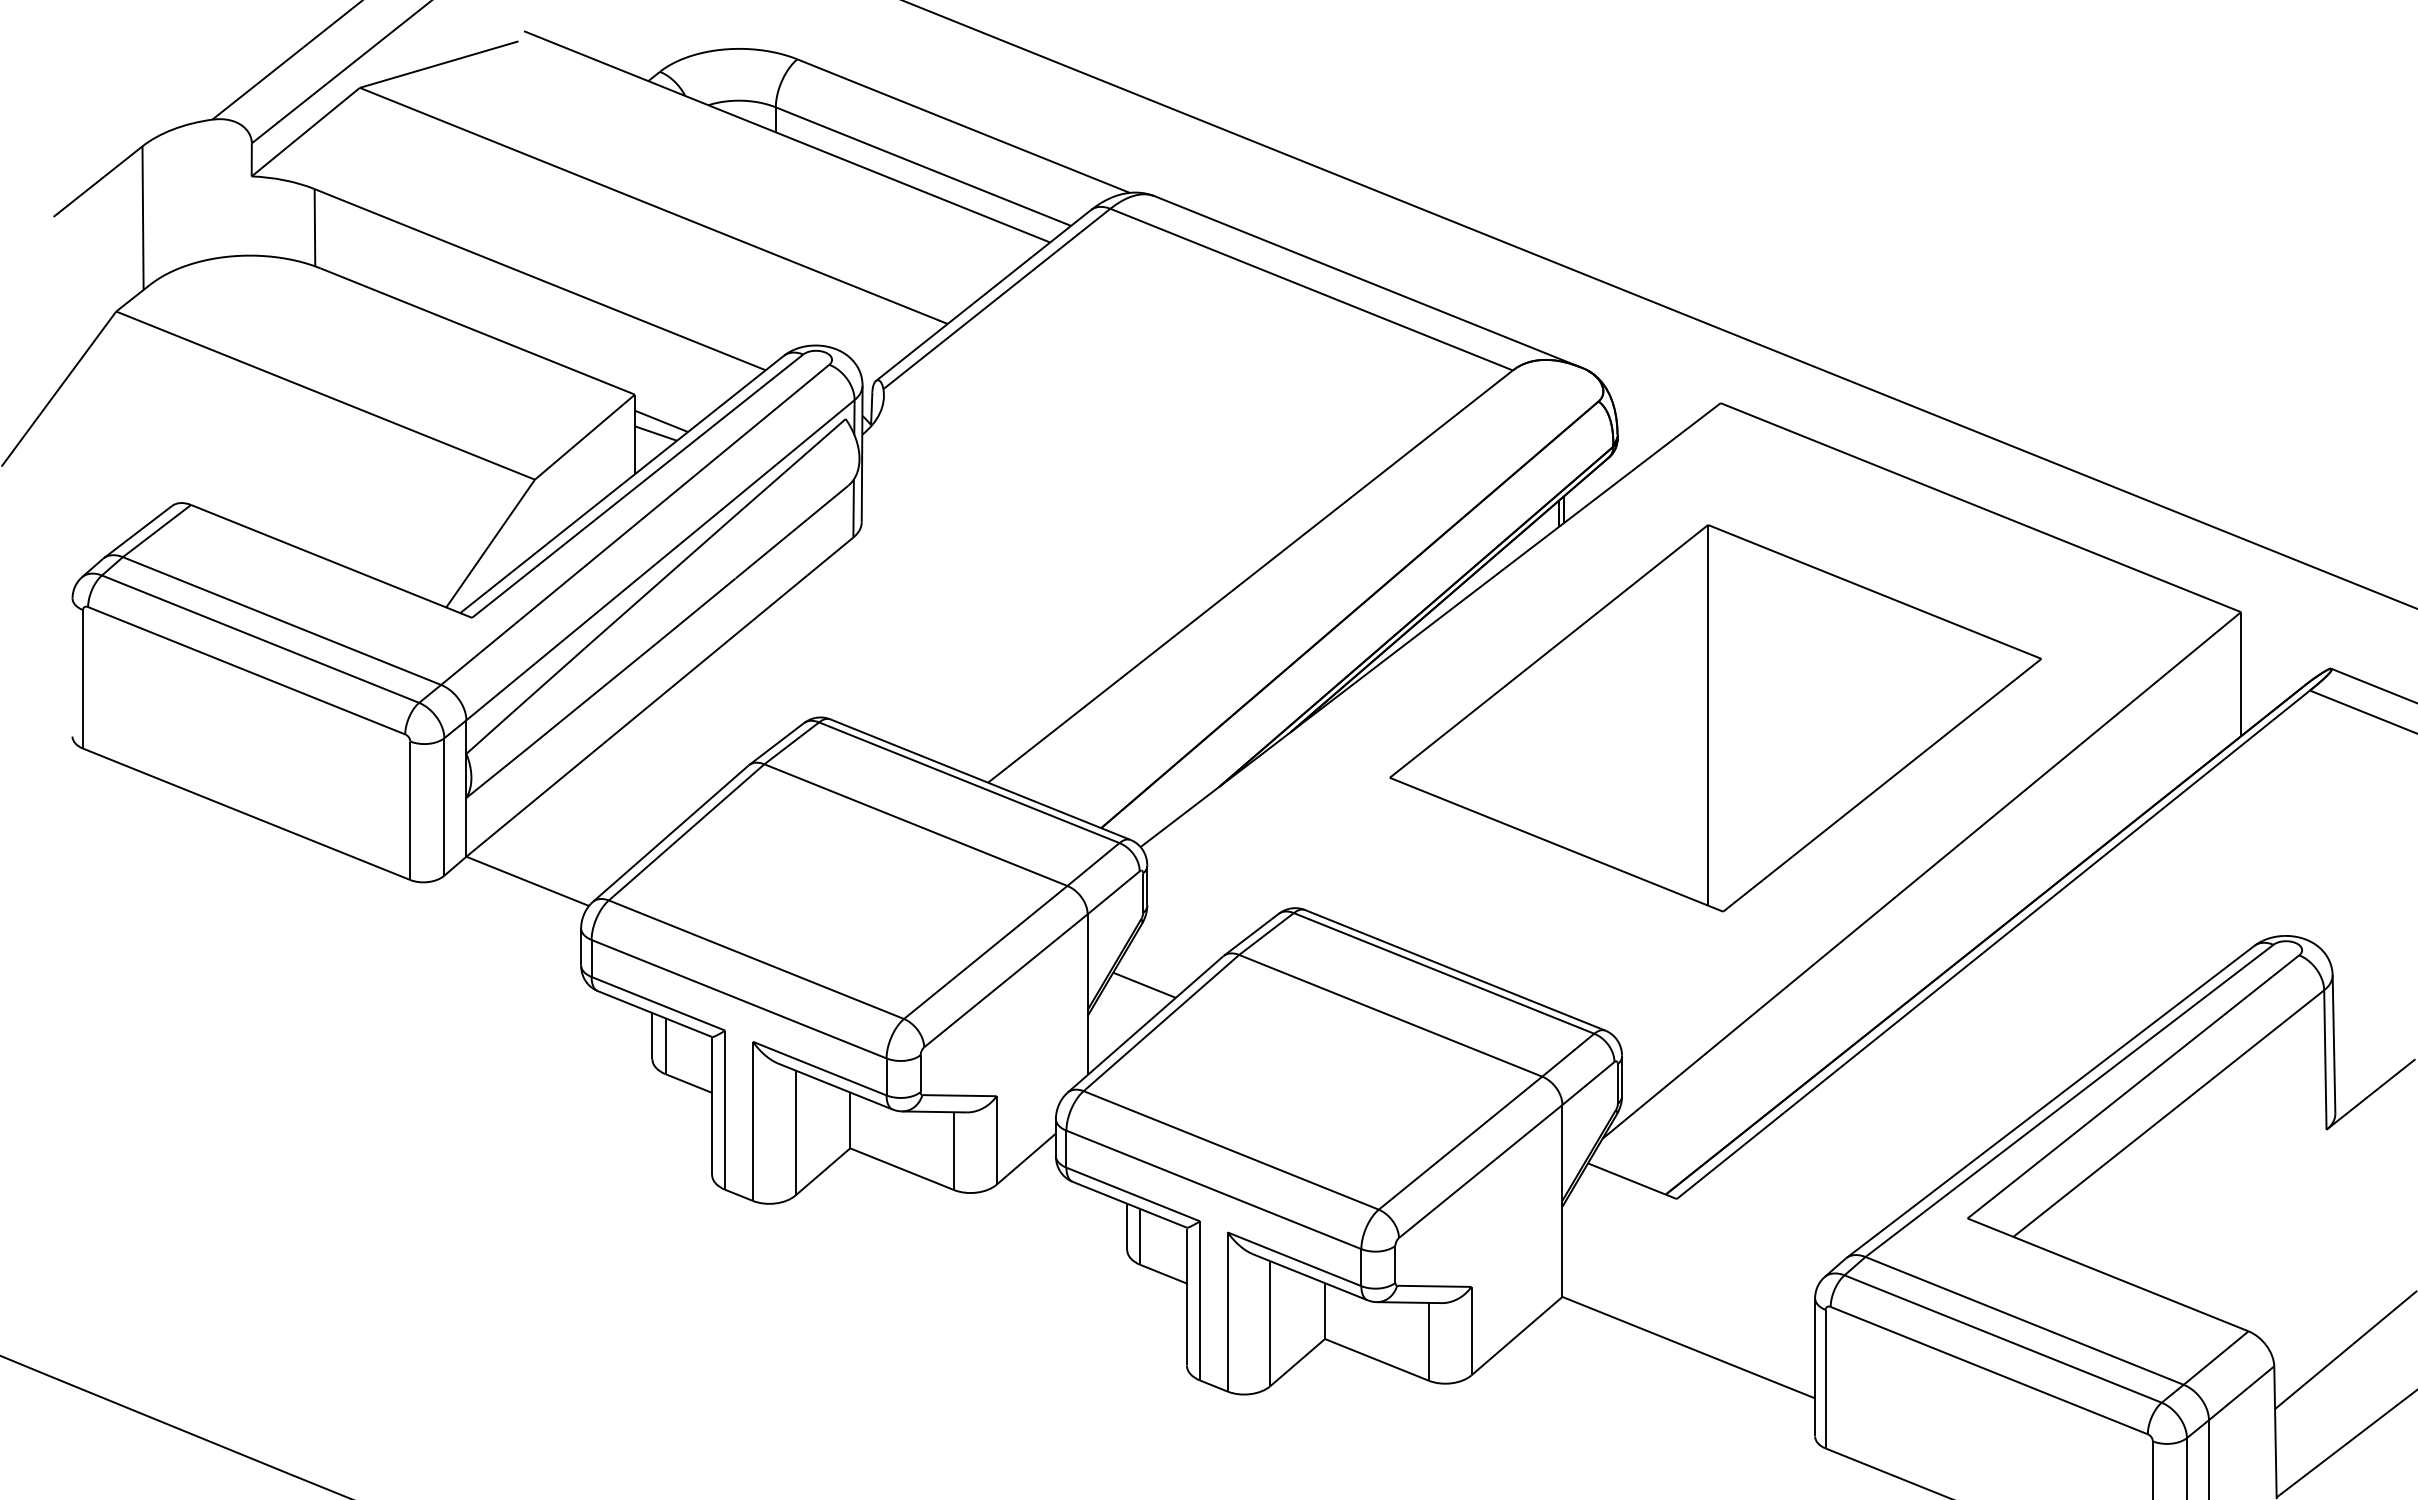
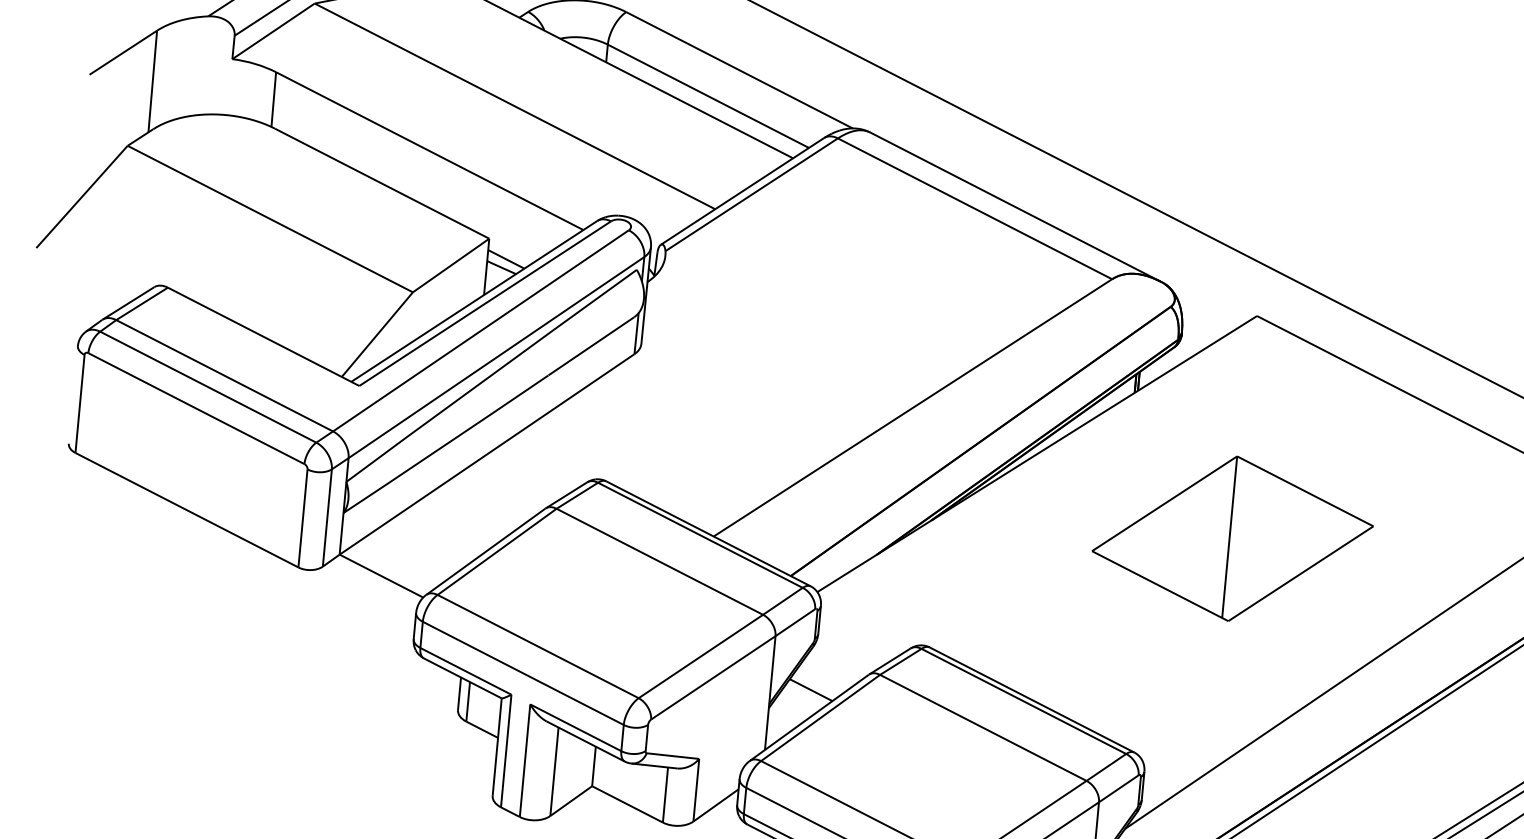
part: (1715, 718) -> (1232, 538), size x0.6

